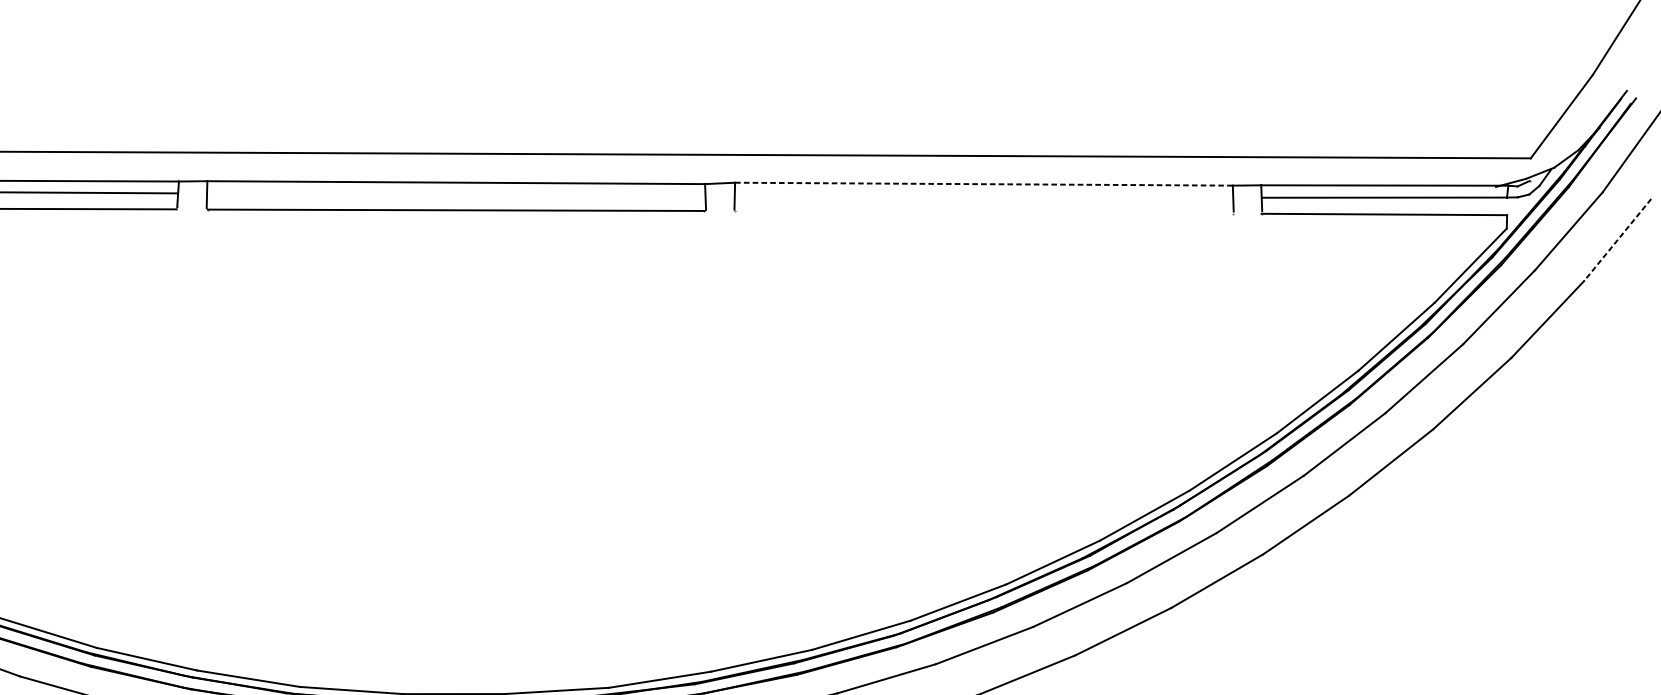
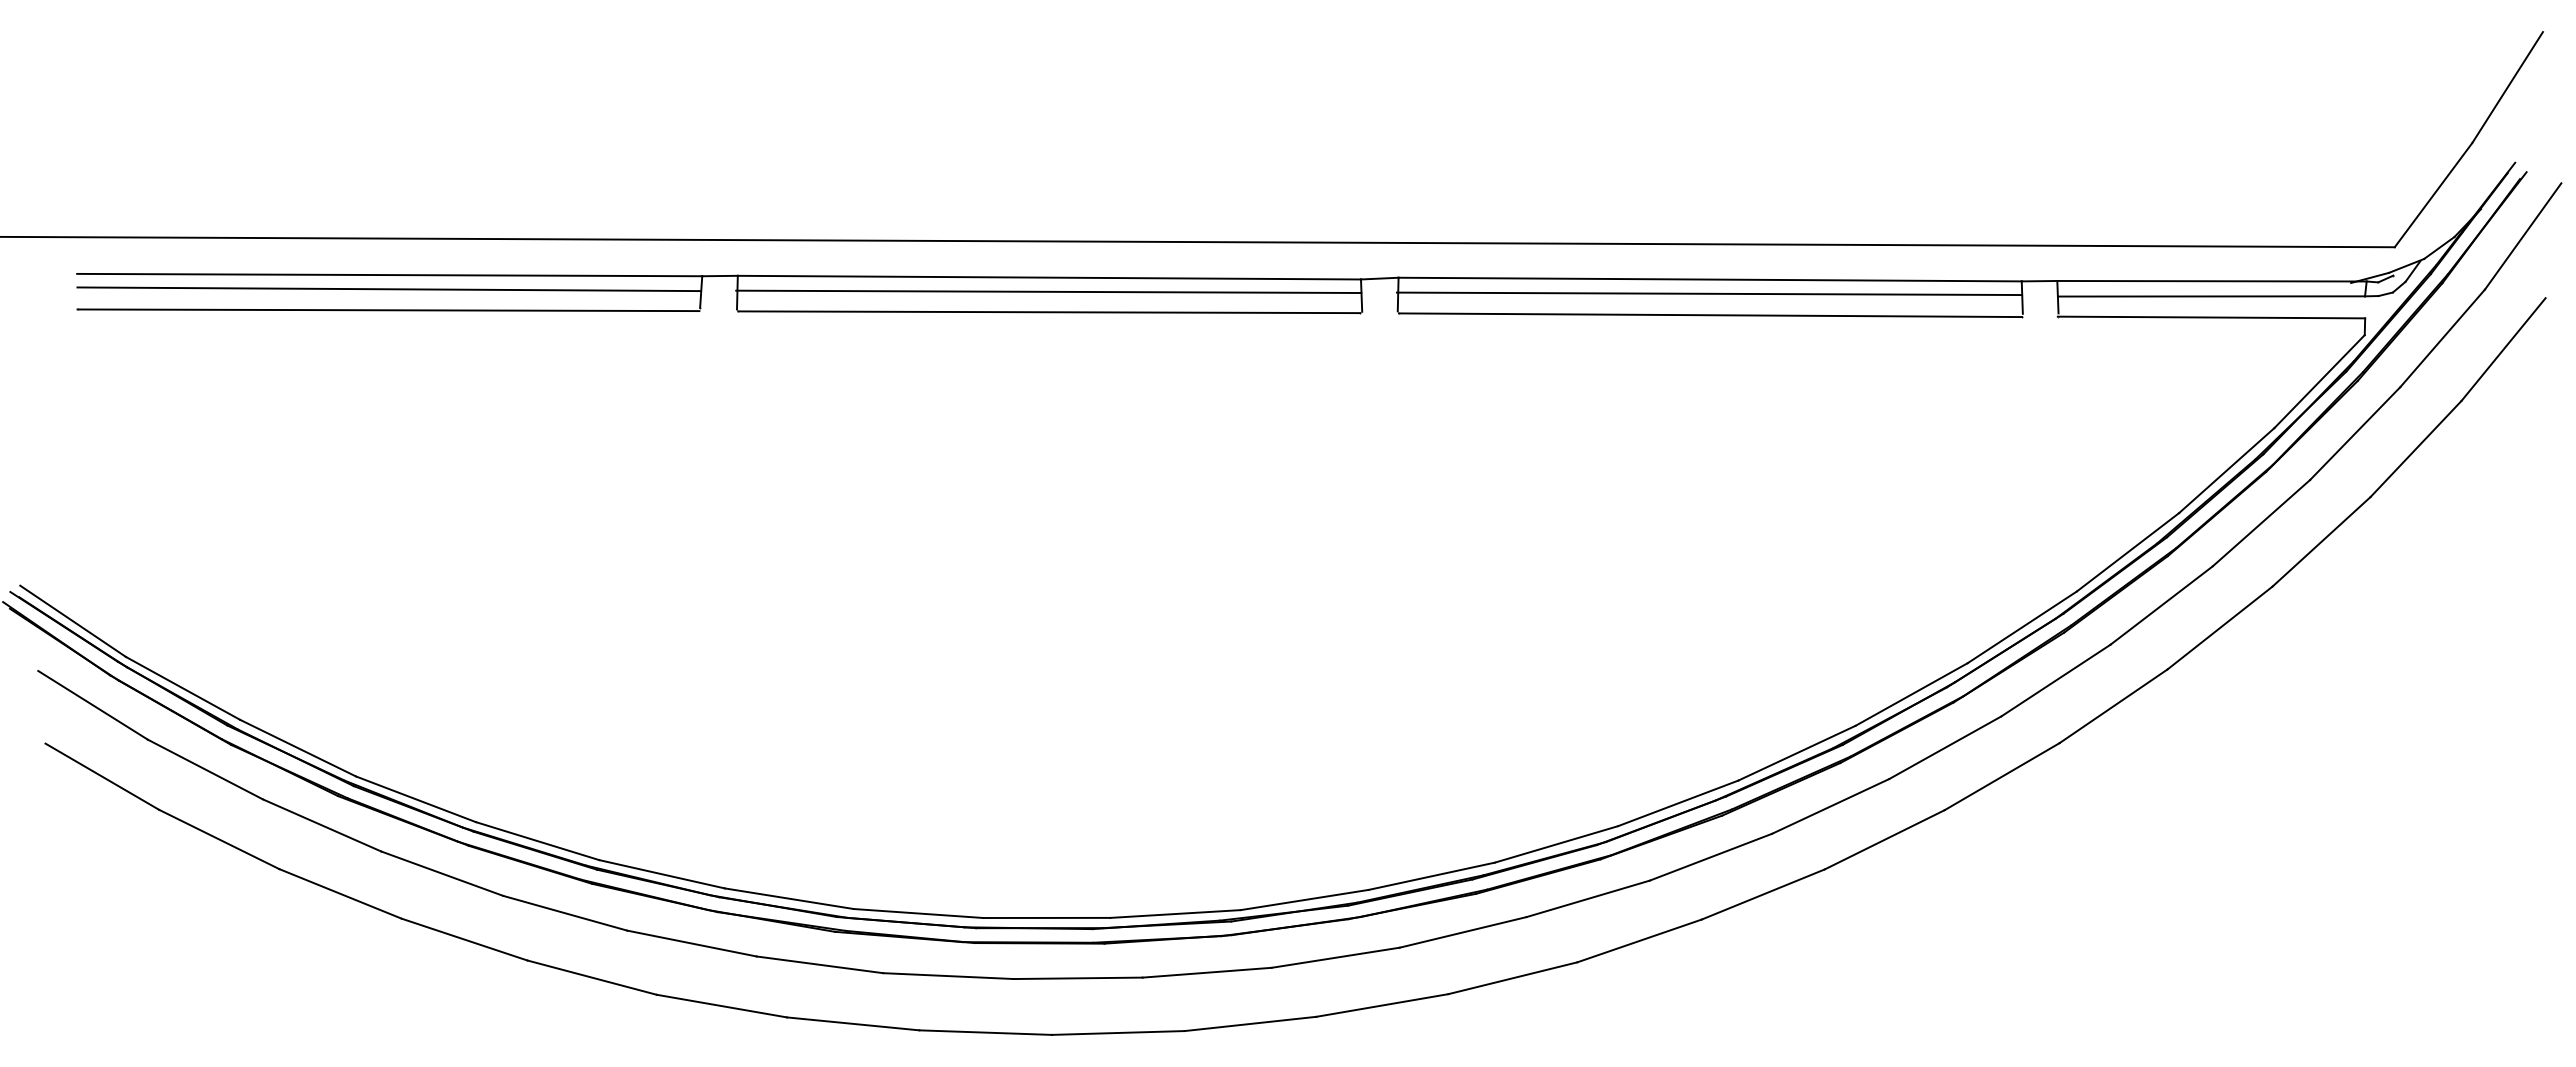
line: (984, 184) -> (1710, 279), dashed -> solid
line: (455, 193) -> (1048, 291), added
line: (983, 195) -> (1709, 293), added
line: (984, 212) -> (1710, 315), added
line: (1617, 240) -> (2503, 349), dashed -> solid

